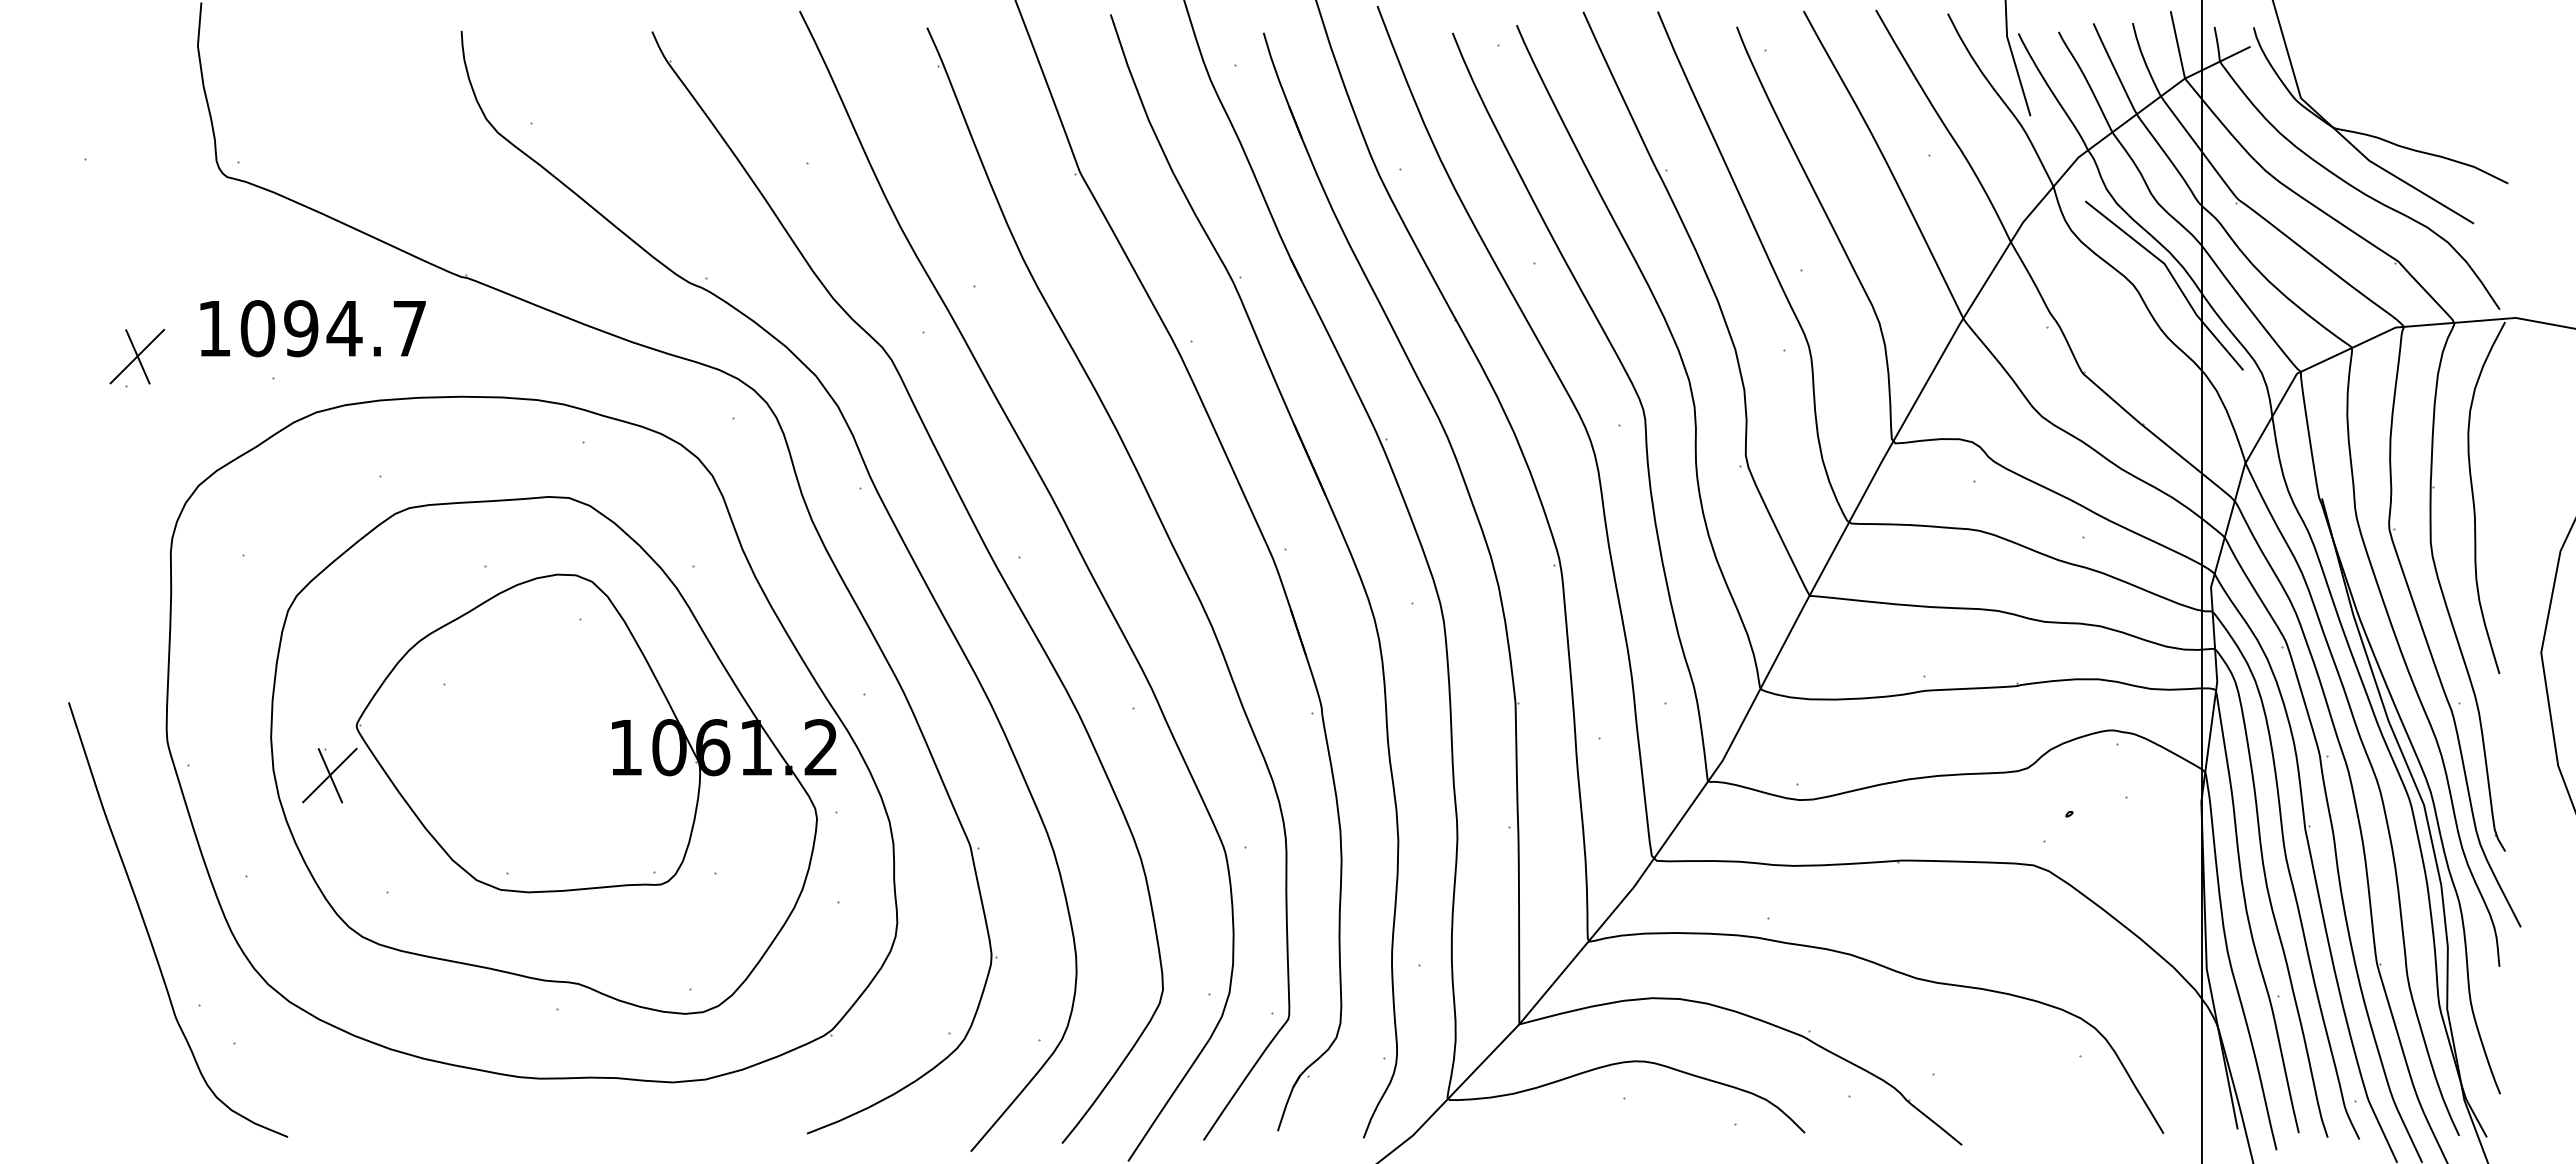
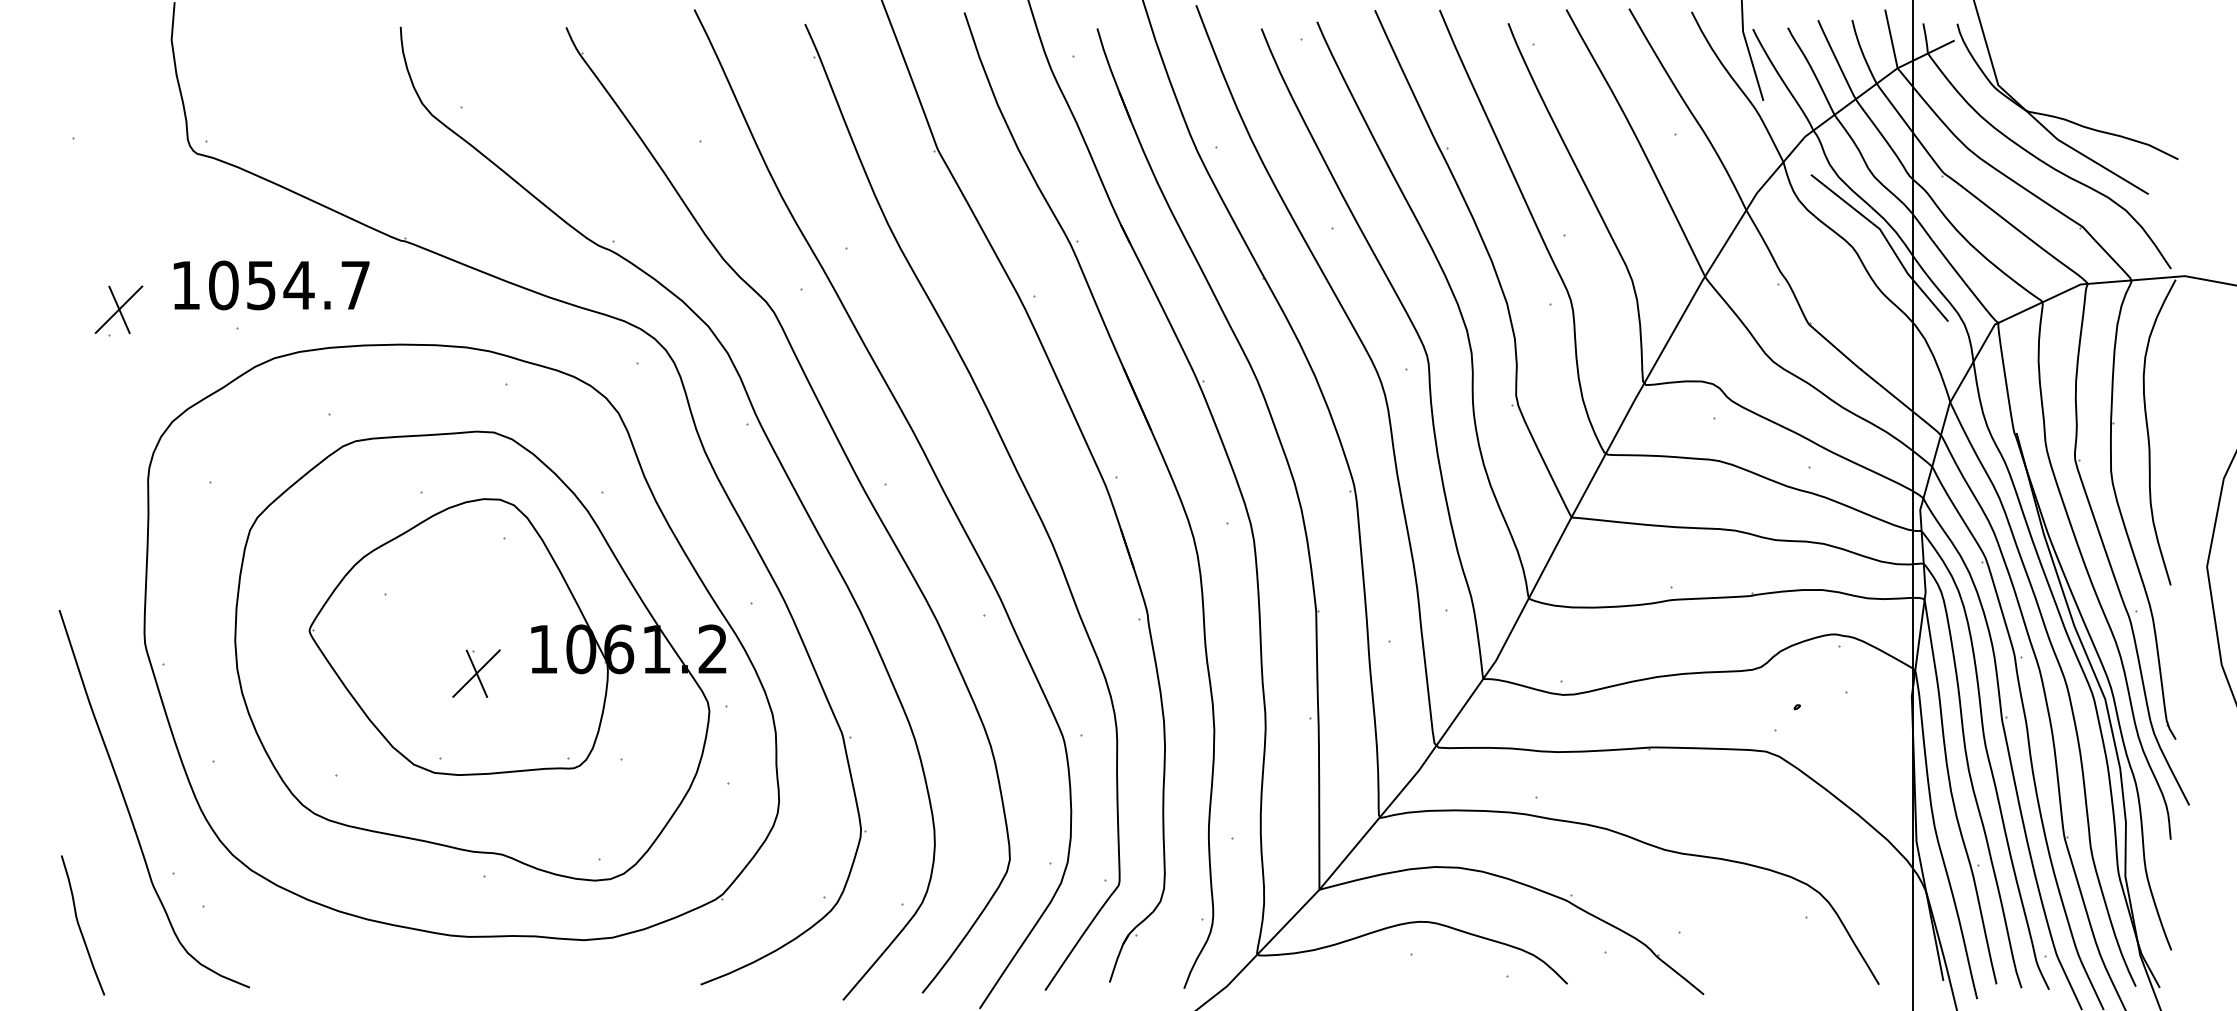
text: (301, 328) -> (261, 285), 1094.7 -> 1054.7
part: (329, 775) -> (476, 673), moved
curve: (92, 1066) -> (80, 926), added

